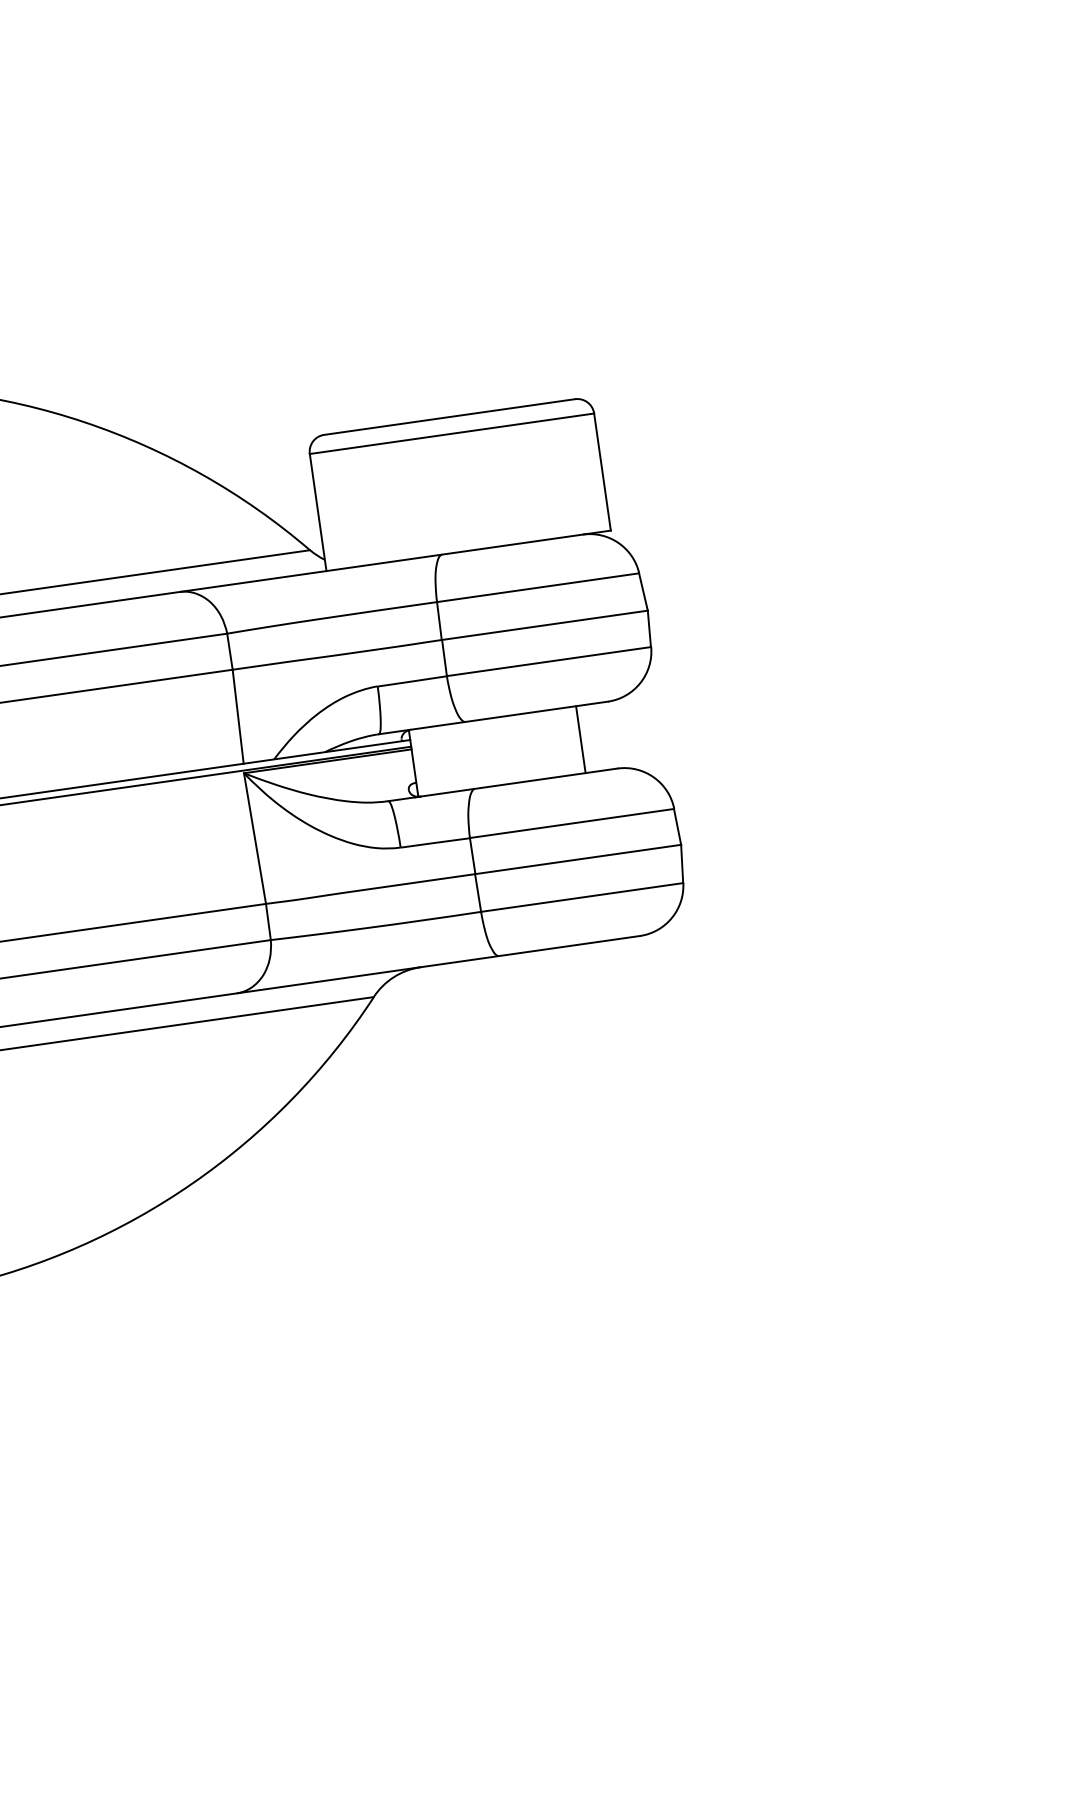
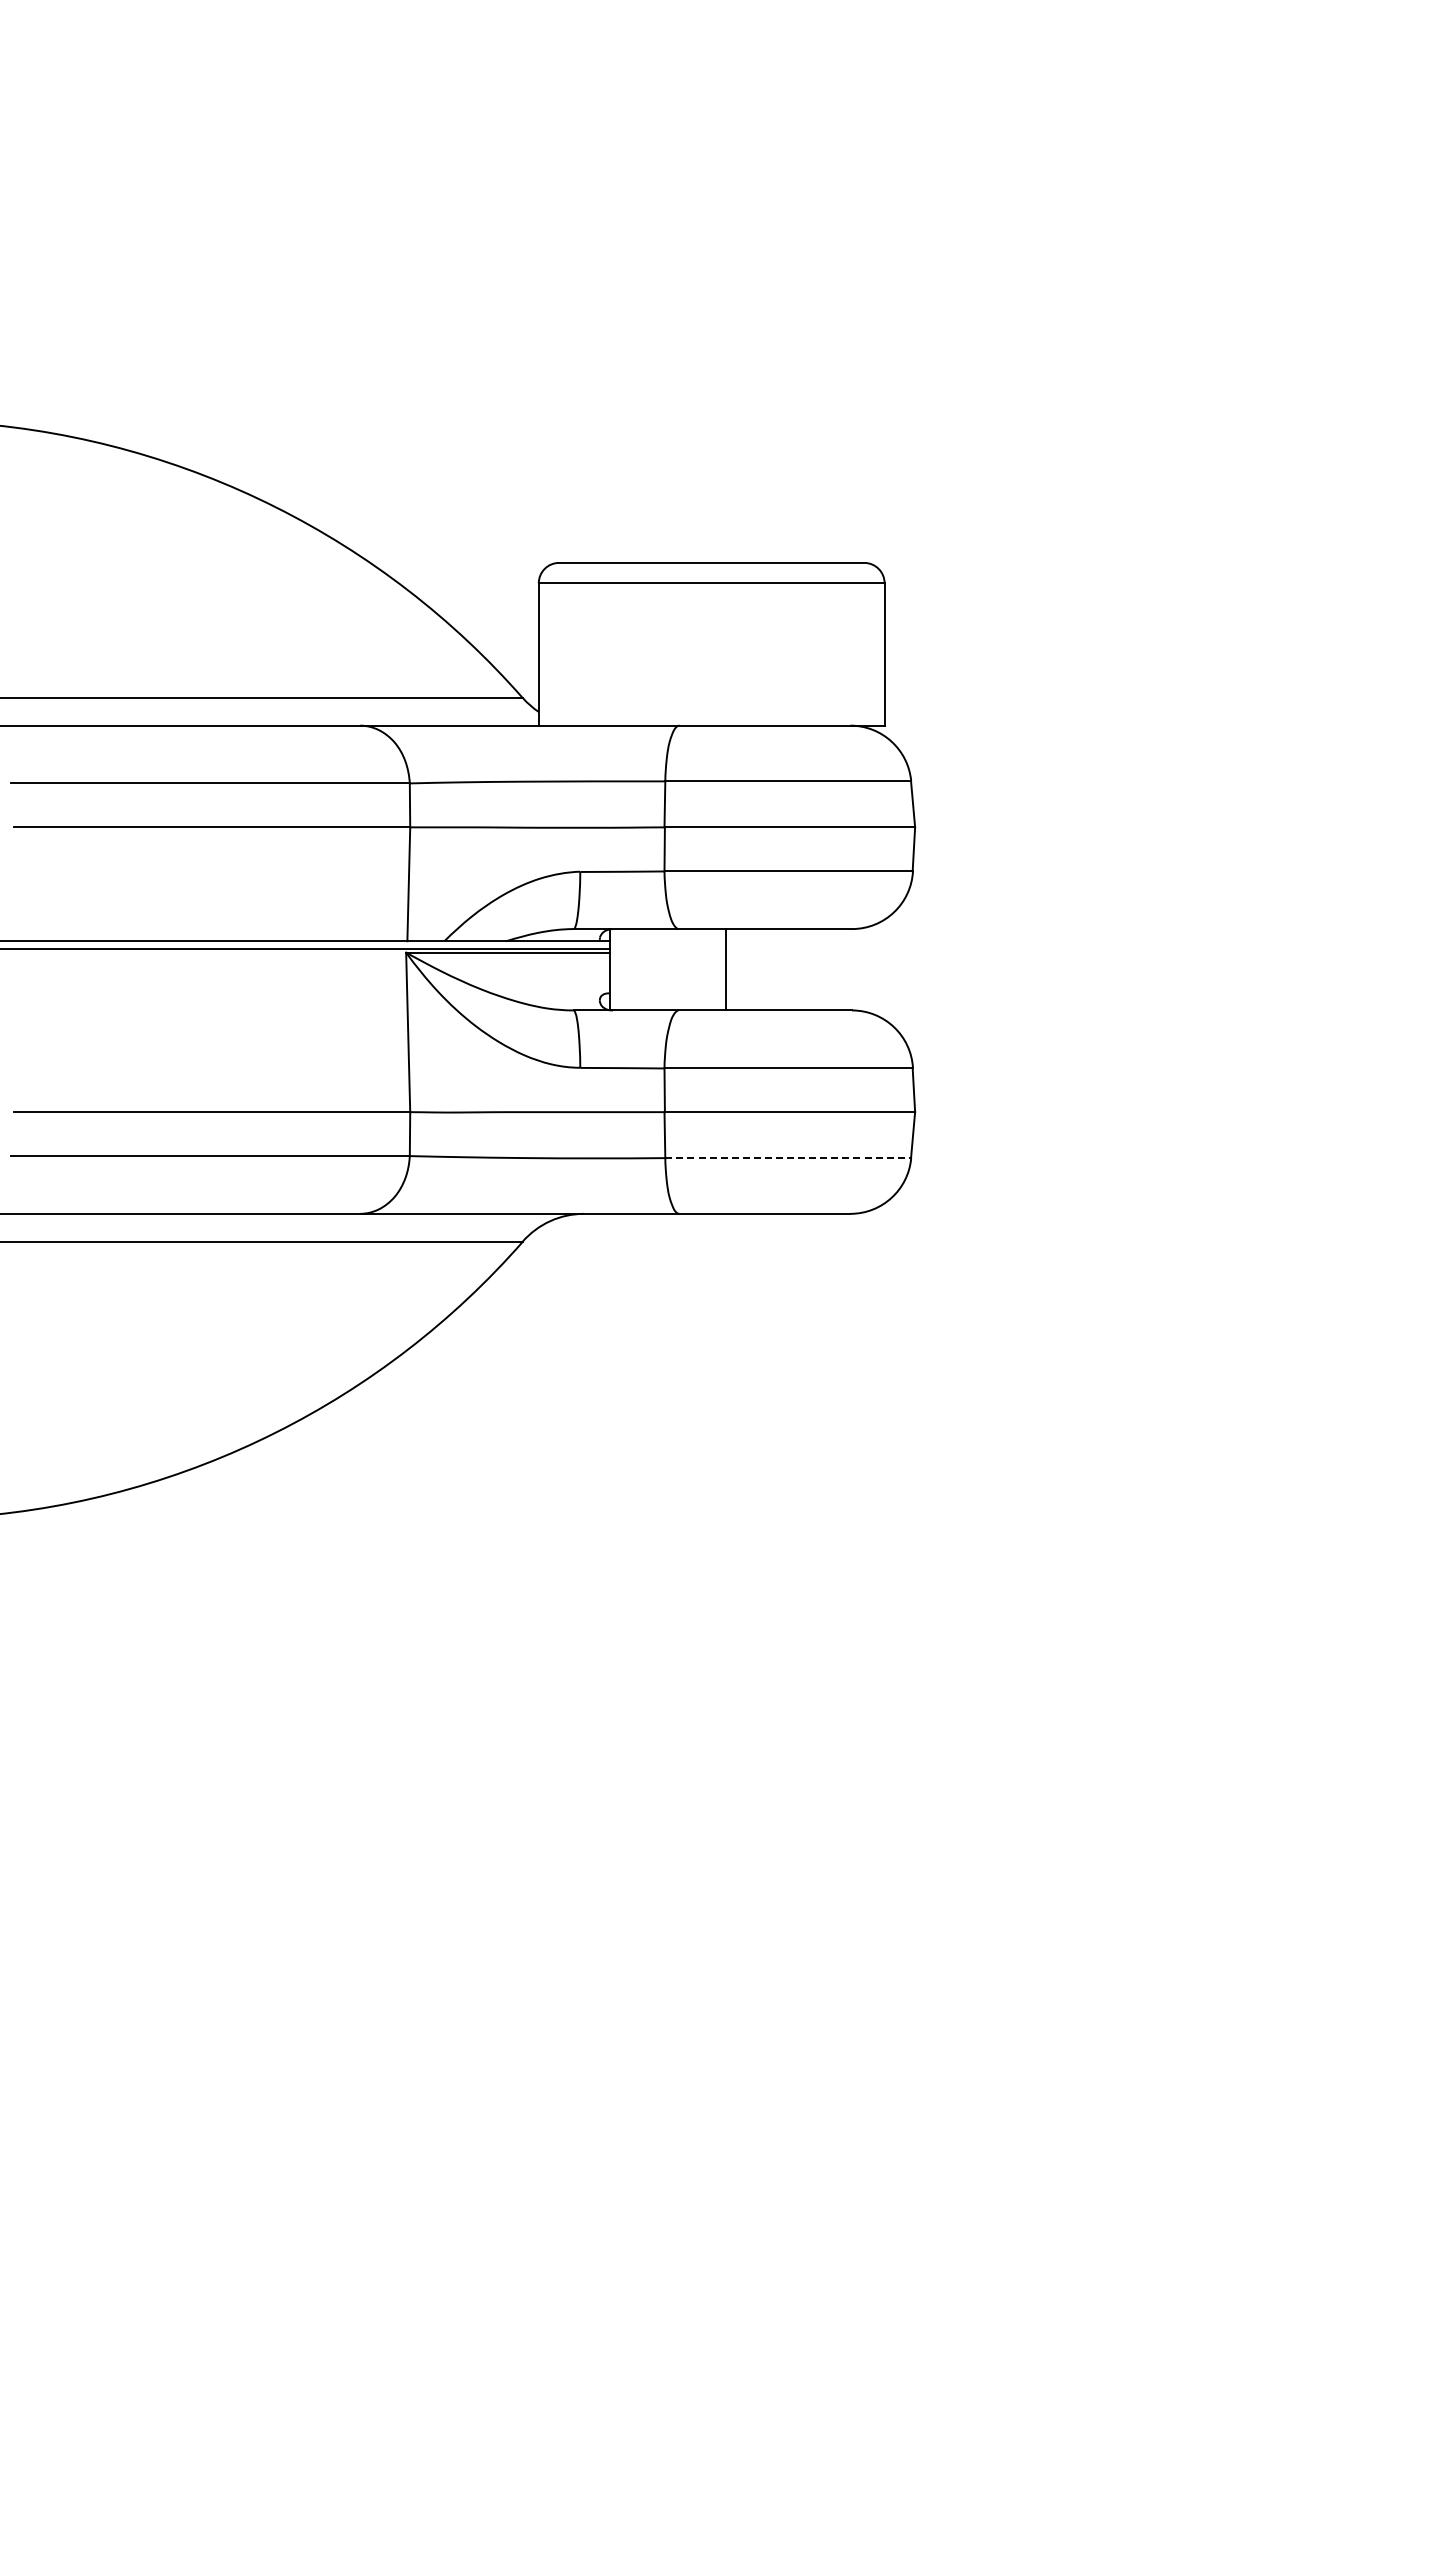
line: (580, 739) -> (726, 969), moved
line: (582, 897) -> (788, 1158), solid -> dashed

